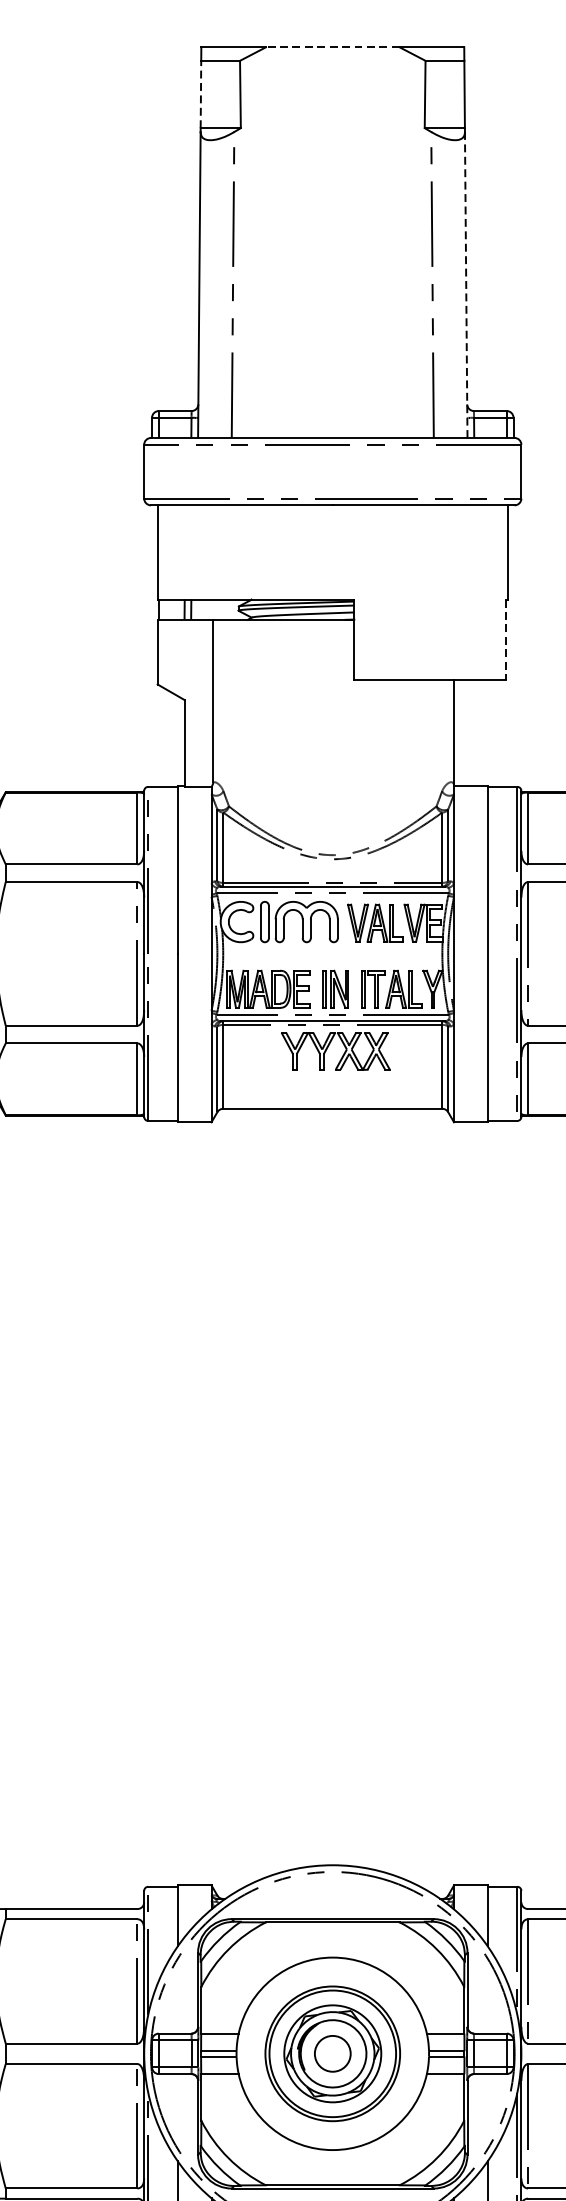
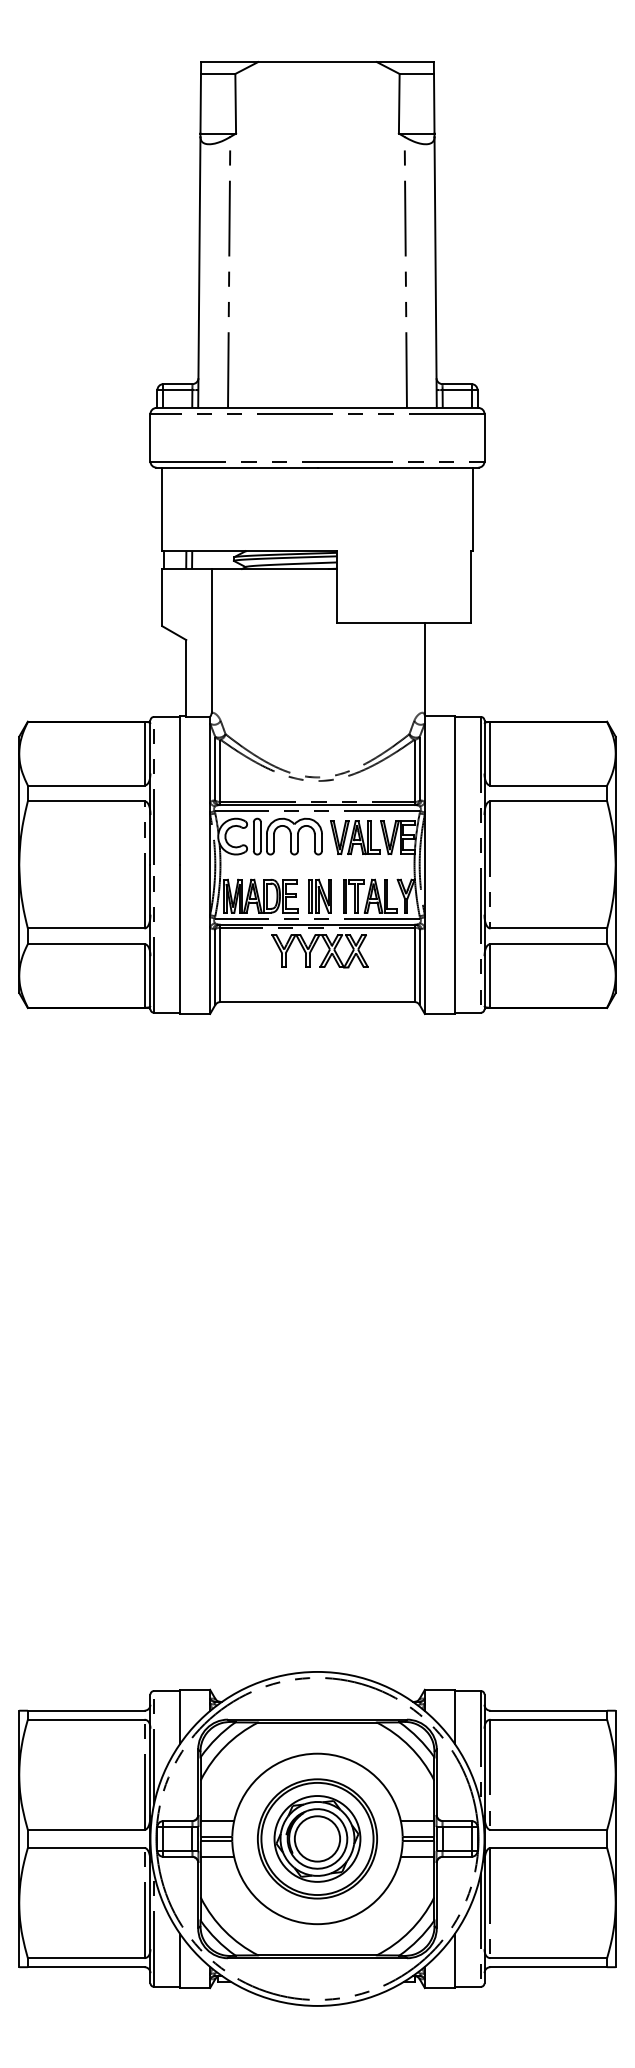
line: (332, 47) -> (317, 62), dashed -> solid
line: (200, 94) -> (200, 103), dashed -> solid
line: (466, 285) -> (435, 272), dashed -> solid
line: (506, 639) -> (471, 586), dashed -> solid
circle: (332, 2053) -> (317, 1838), size x1.43

